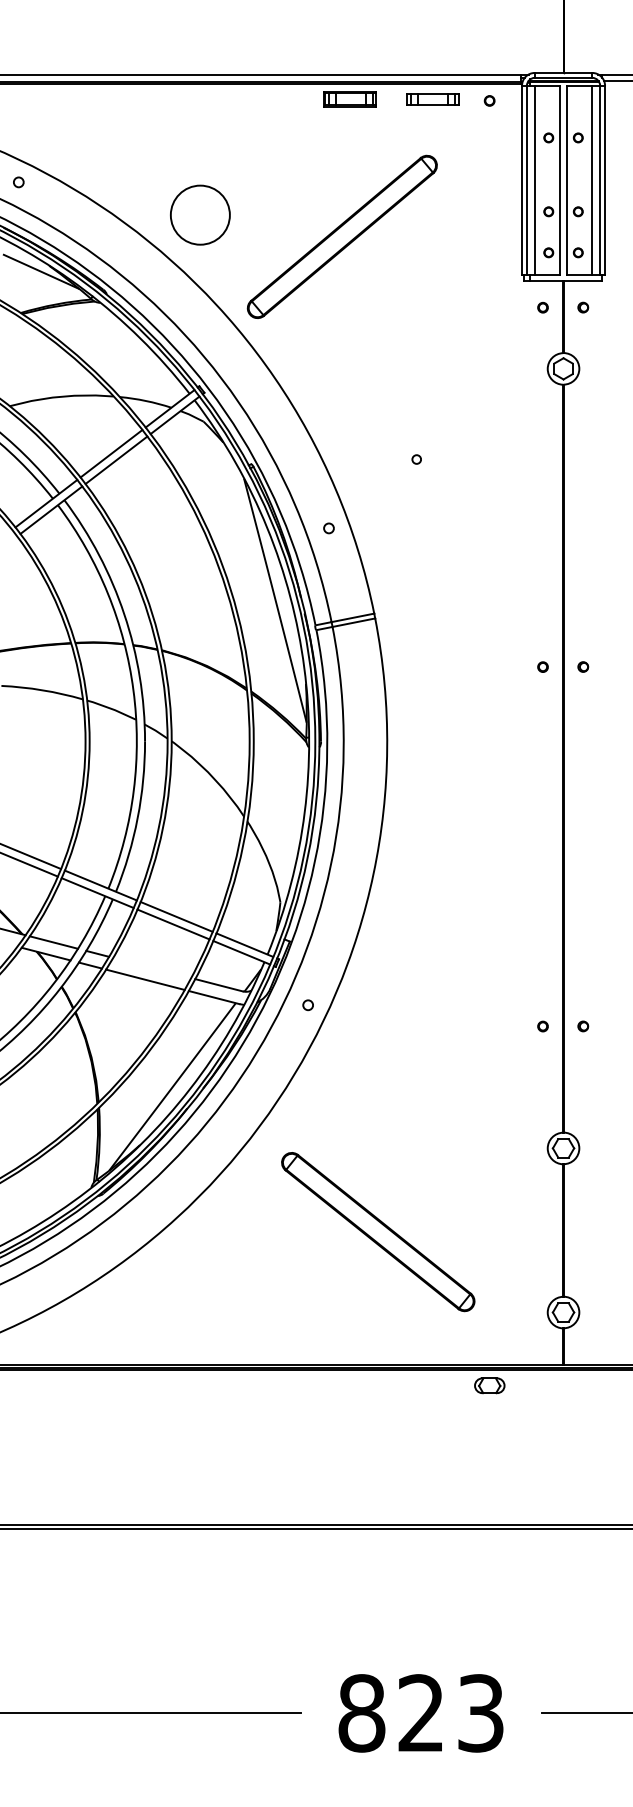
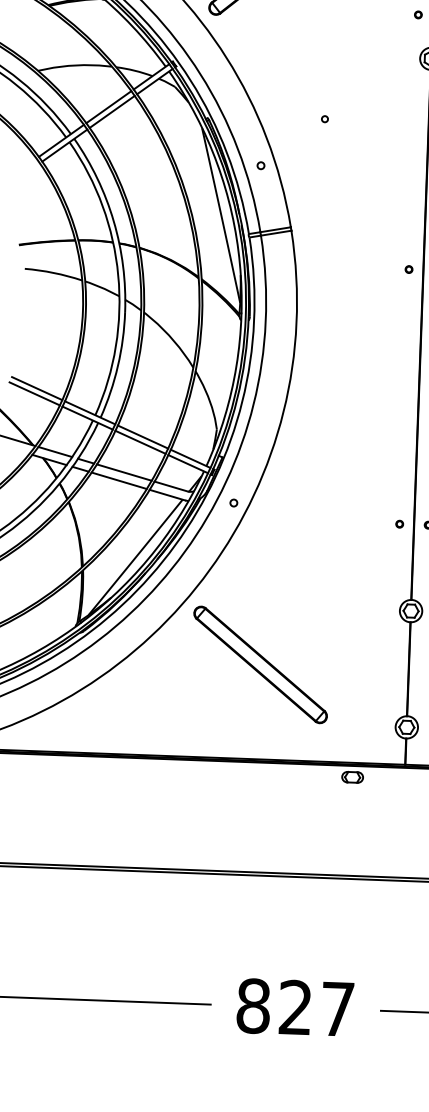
line: (152, 967) -> (124, 472), added
part: (378, 1232) -> (260, 665), moved
text: (480, 1713) -> (337, 1009), 823 -> 827

